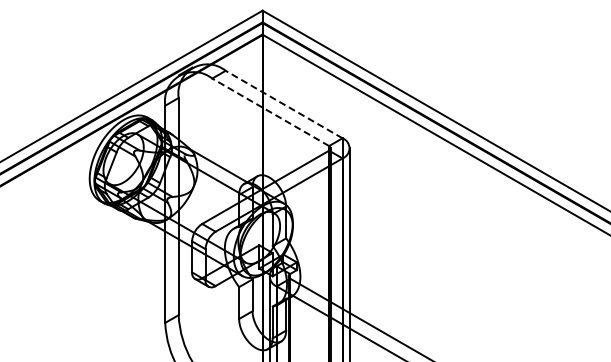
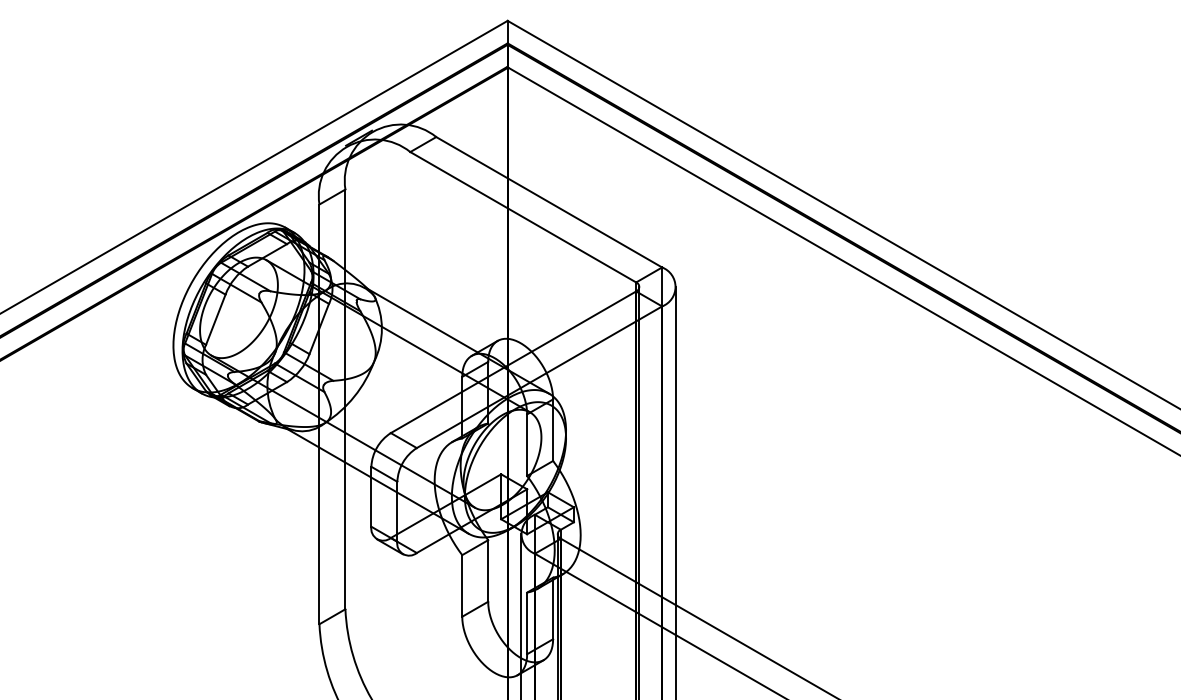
line: (283, 104) -> (547, 202), dashed -> solid
line: (270, 112) -> (522, 217), dashed -> solid

